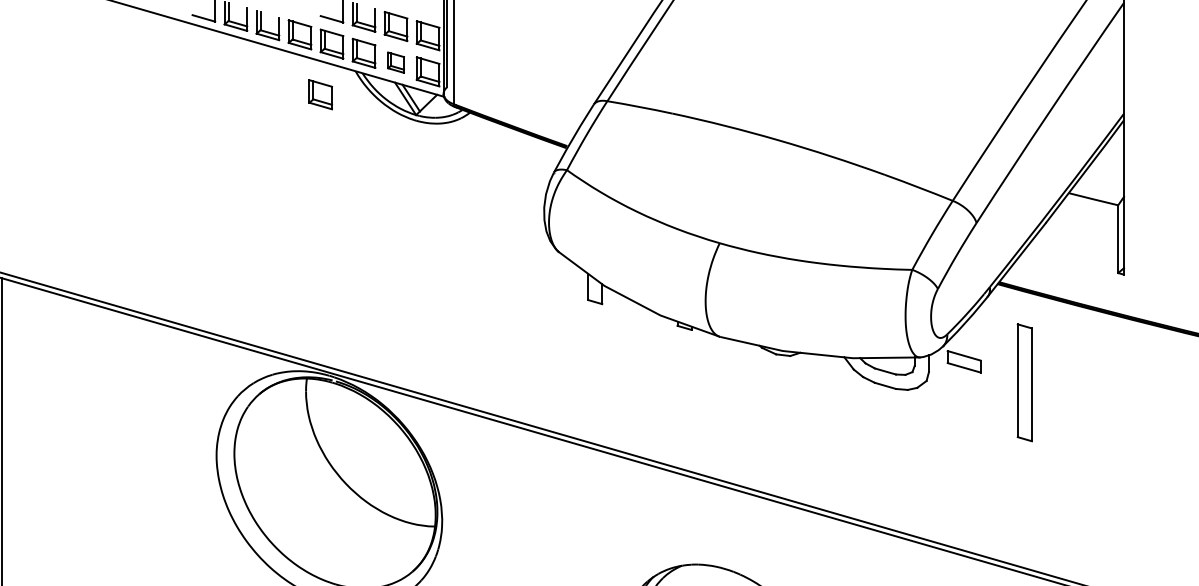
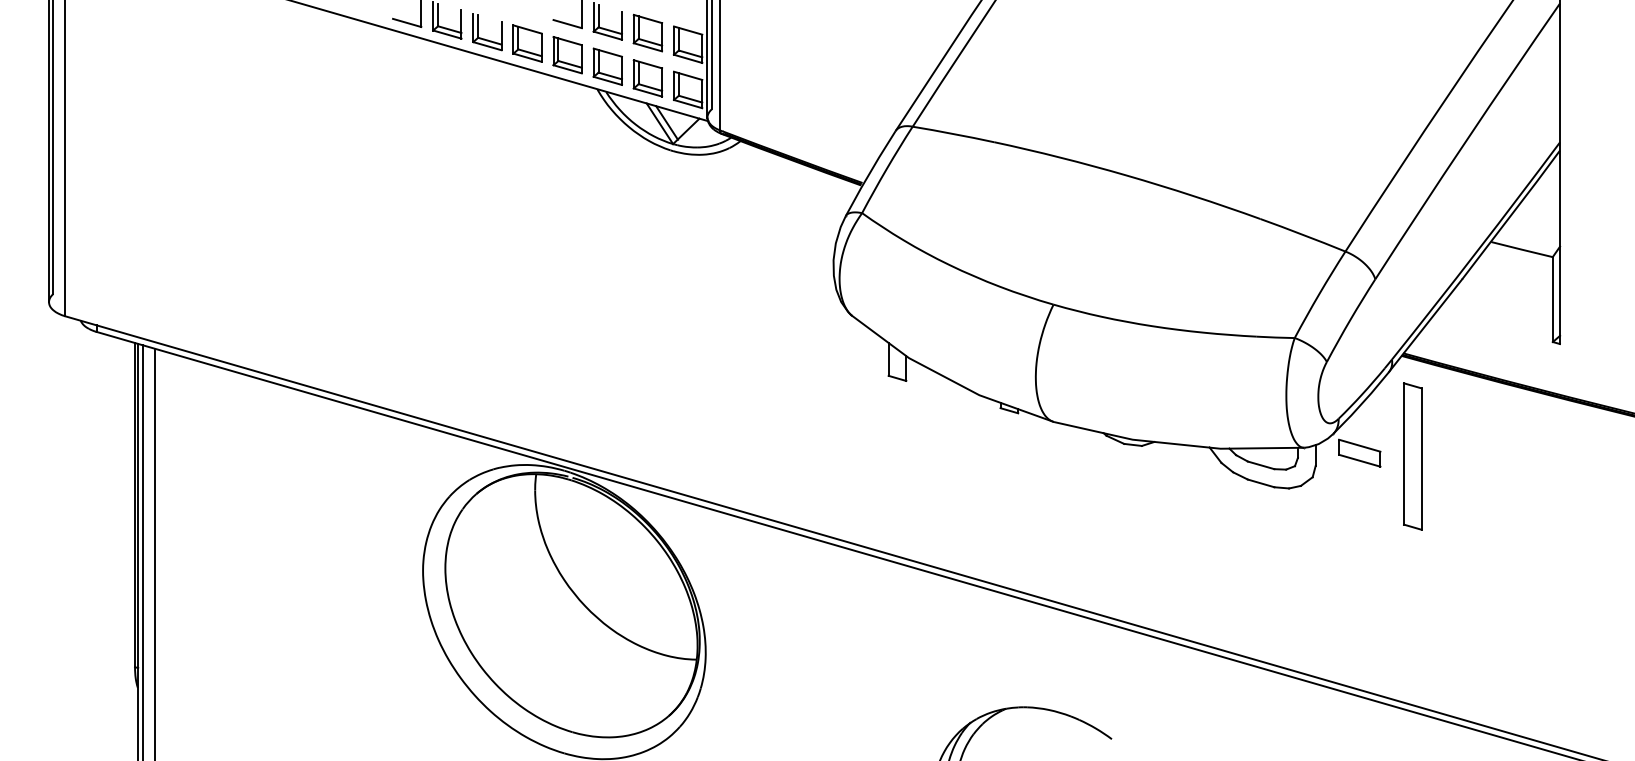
part: (395, 62) -> (647, 78), size x1.43
part: (320, 94) -> (553, 118), removed
part: (1024, 382) -> (1412, 456), moved

